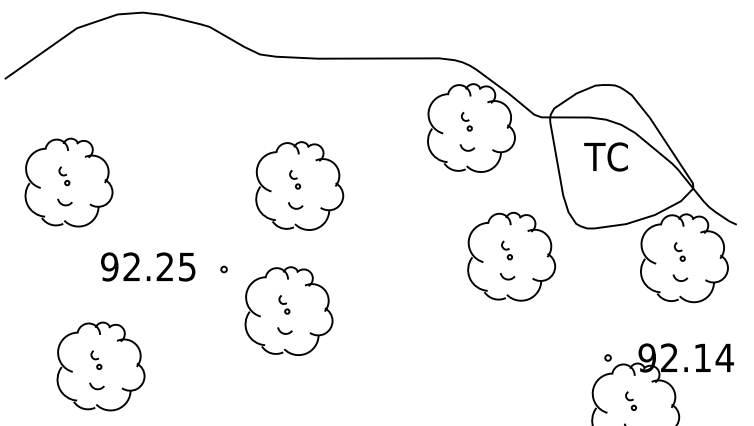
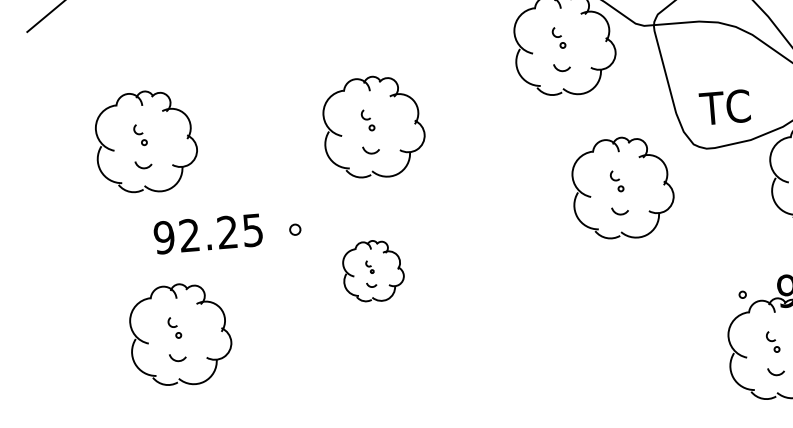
text: (605, 156) -> (724, 106), moved
part: (68, 182) -> (145, 141), moved
part: (223, 269) -> (294, 229), size x1.6
part: (288, 310) -> (372, 270), size x0.6
part: (100, 366) -> (180, 334), moved

